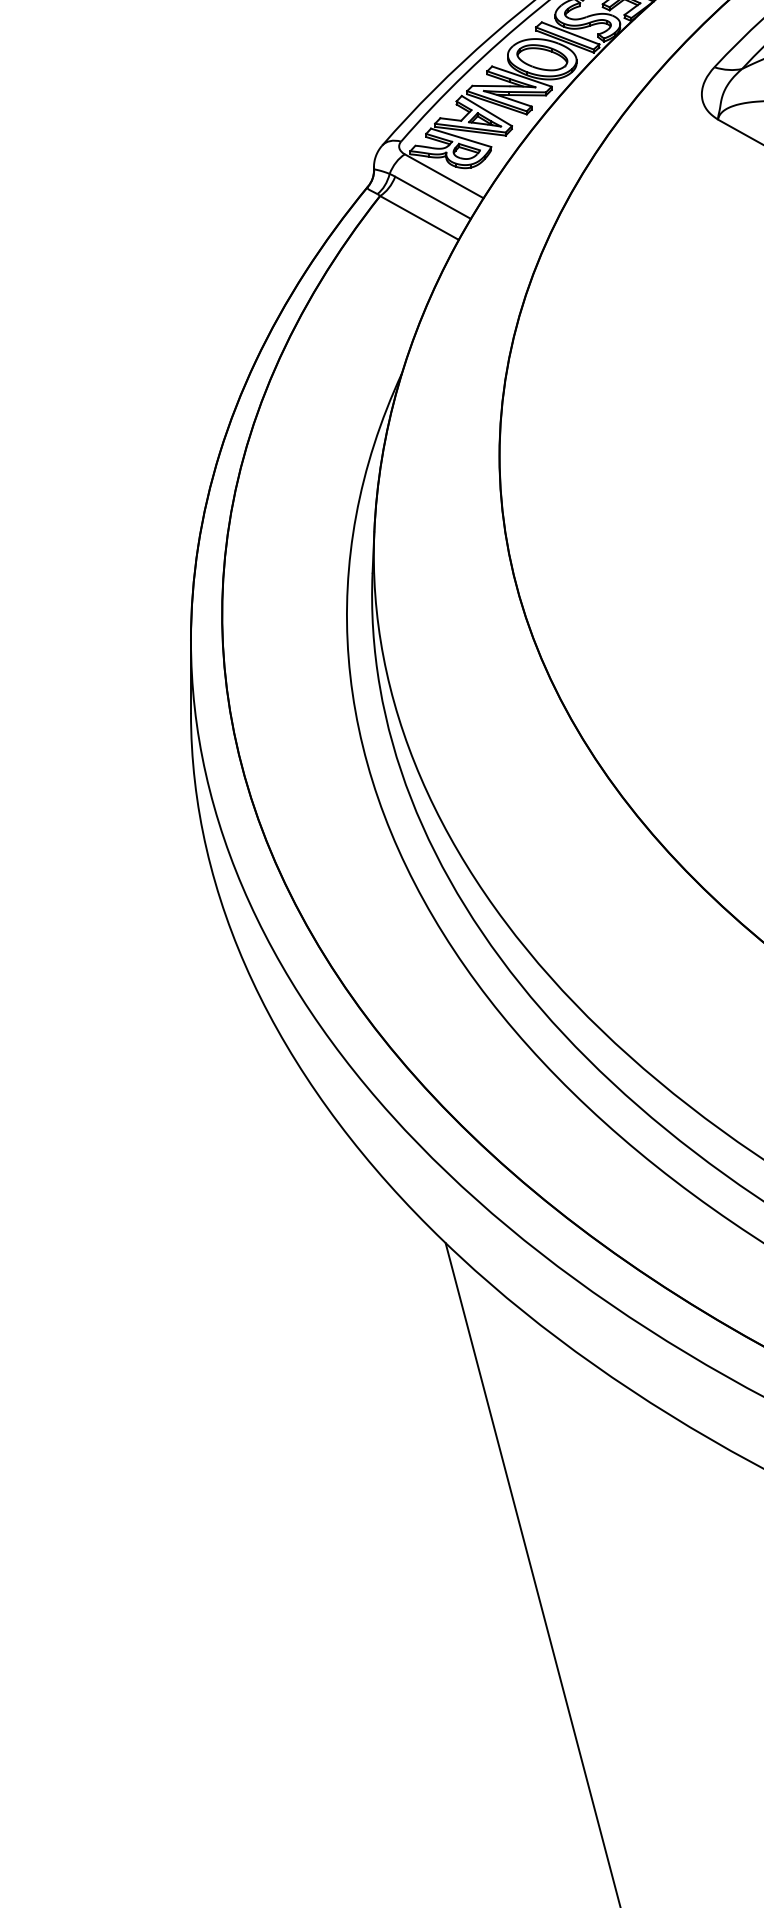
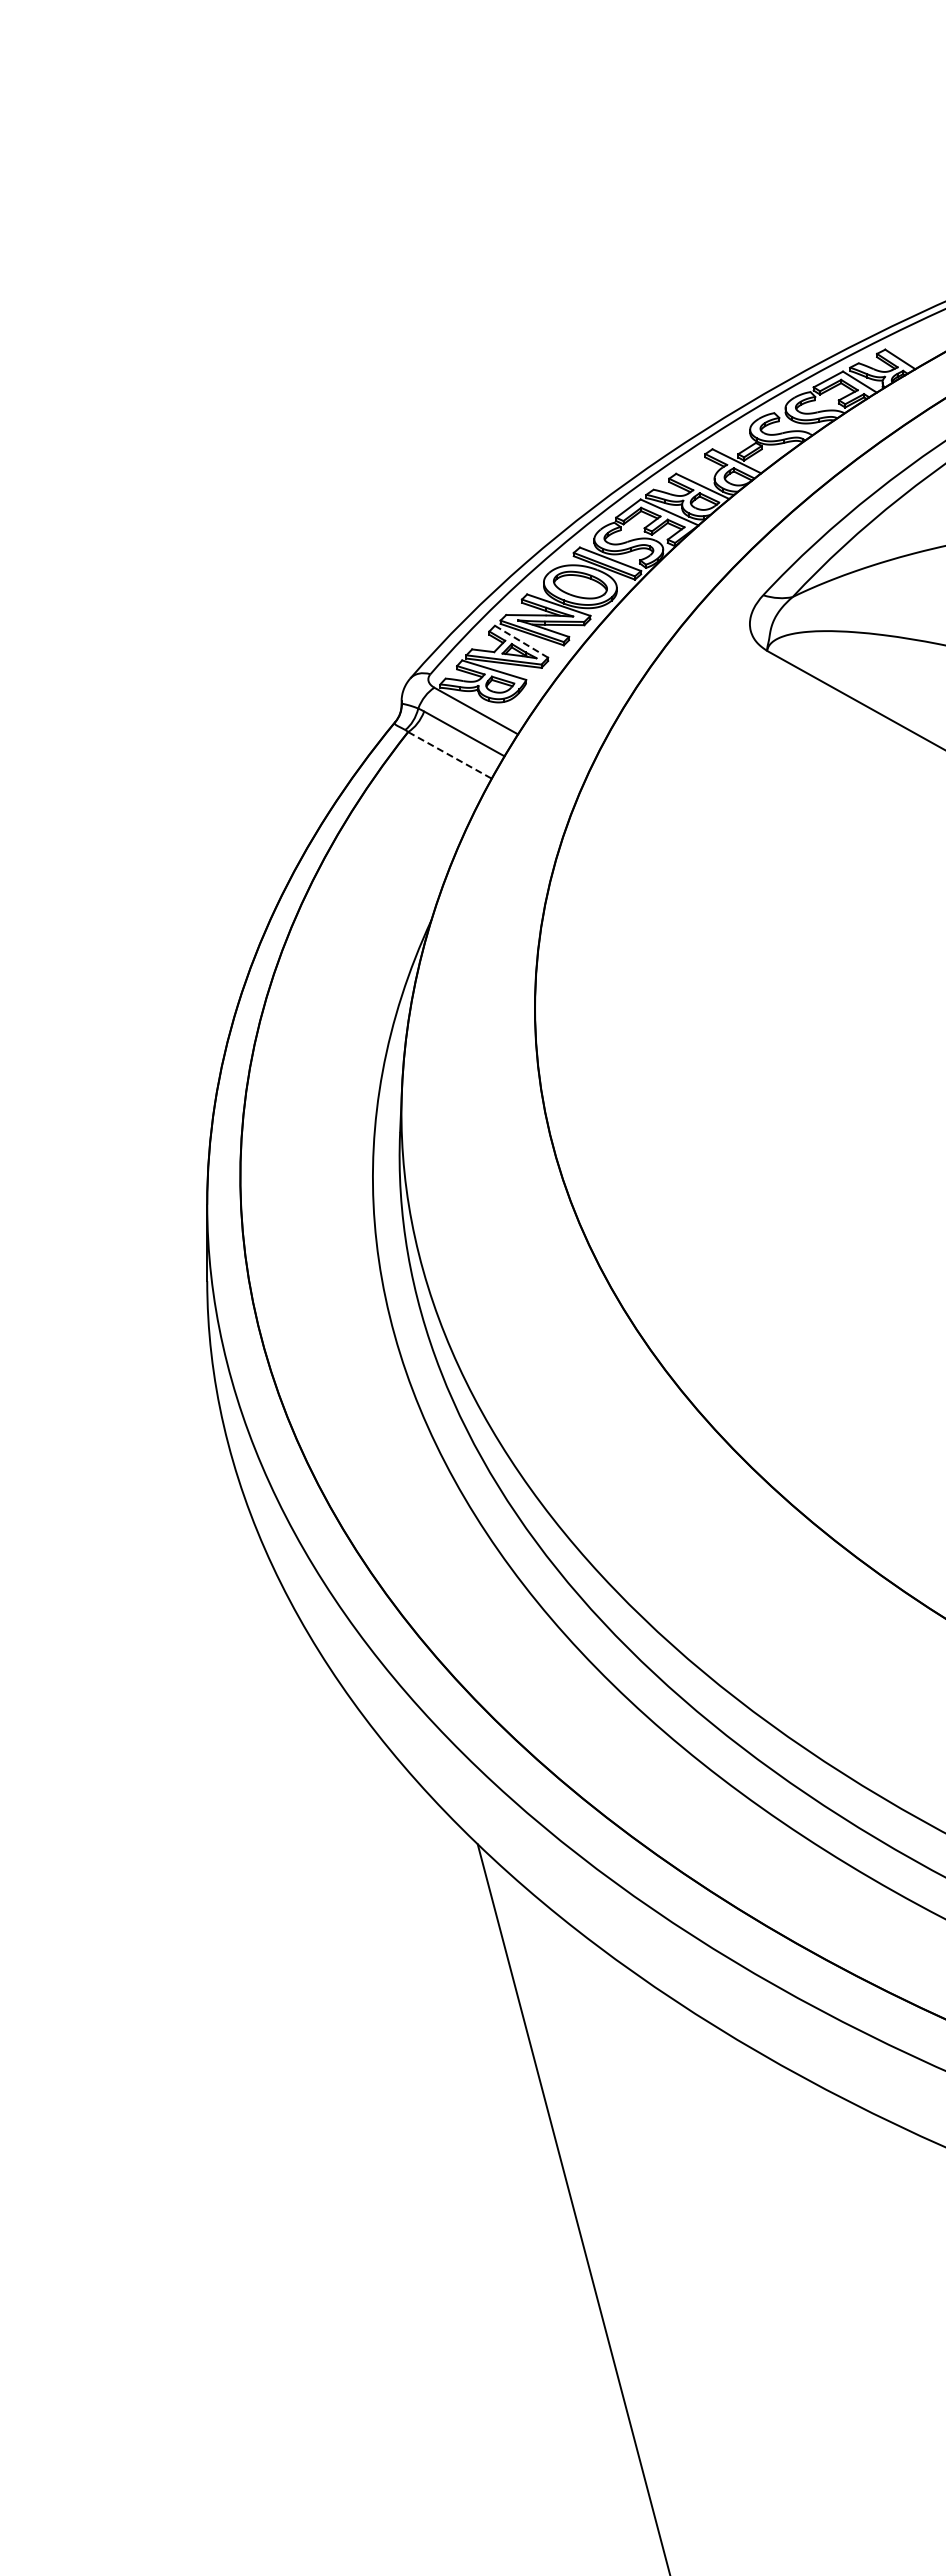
line: (486, 110) -> (521, 641), solid -> dashed
line: (419, 218) -> (449, 755), solid -> dashed

